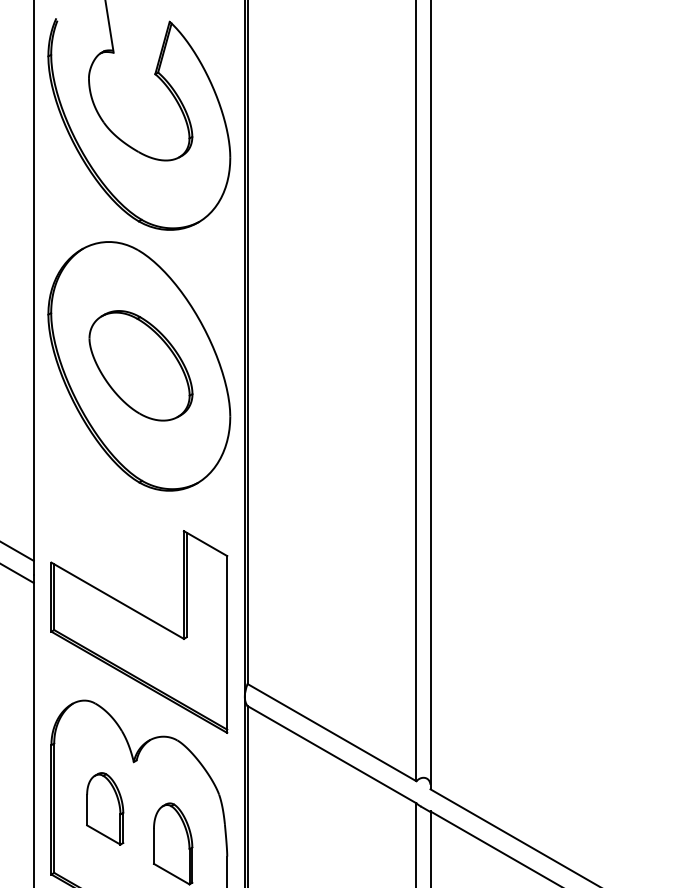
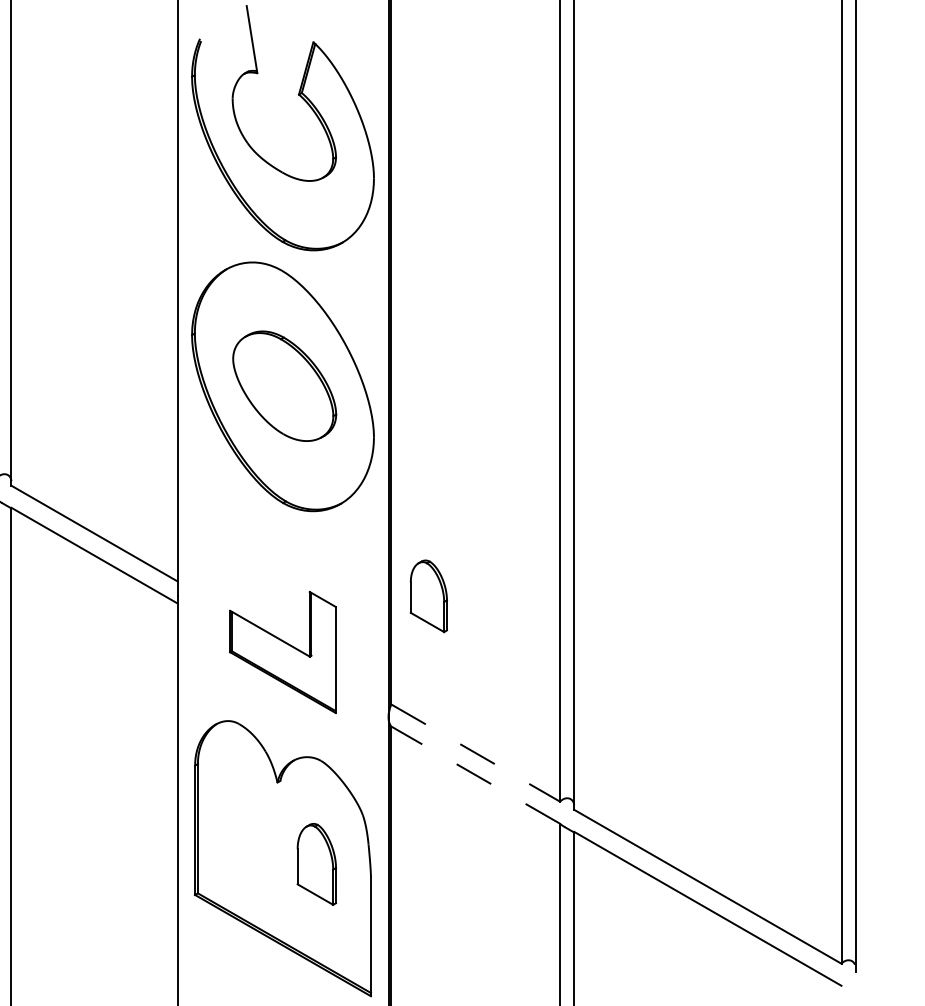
part: (138, 632) -> (282, 652), size x0.6
line: (332, 733) -> (476, 753), solid -> dashed
line: (331, 754) -> (475, 774), solid -> dashed
part: (104, 809) -> (428, 596), moved

